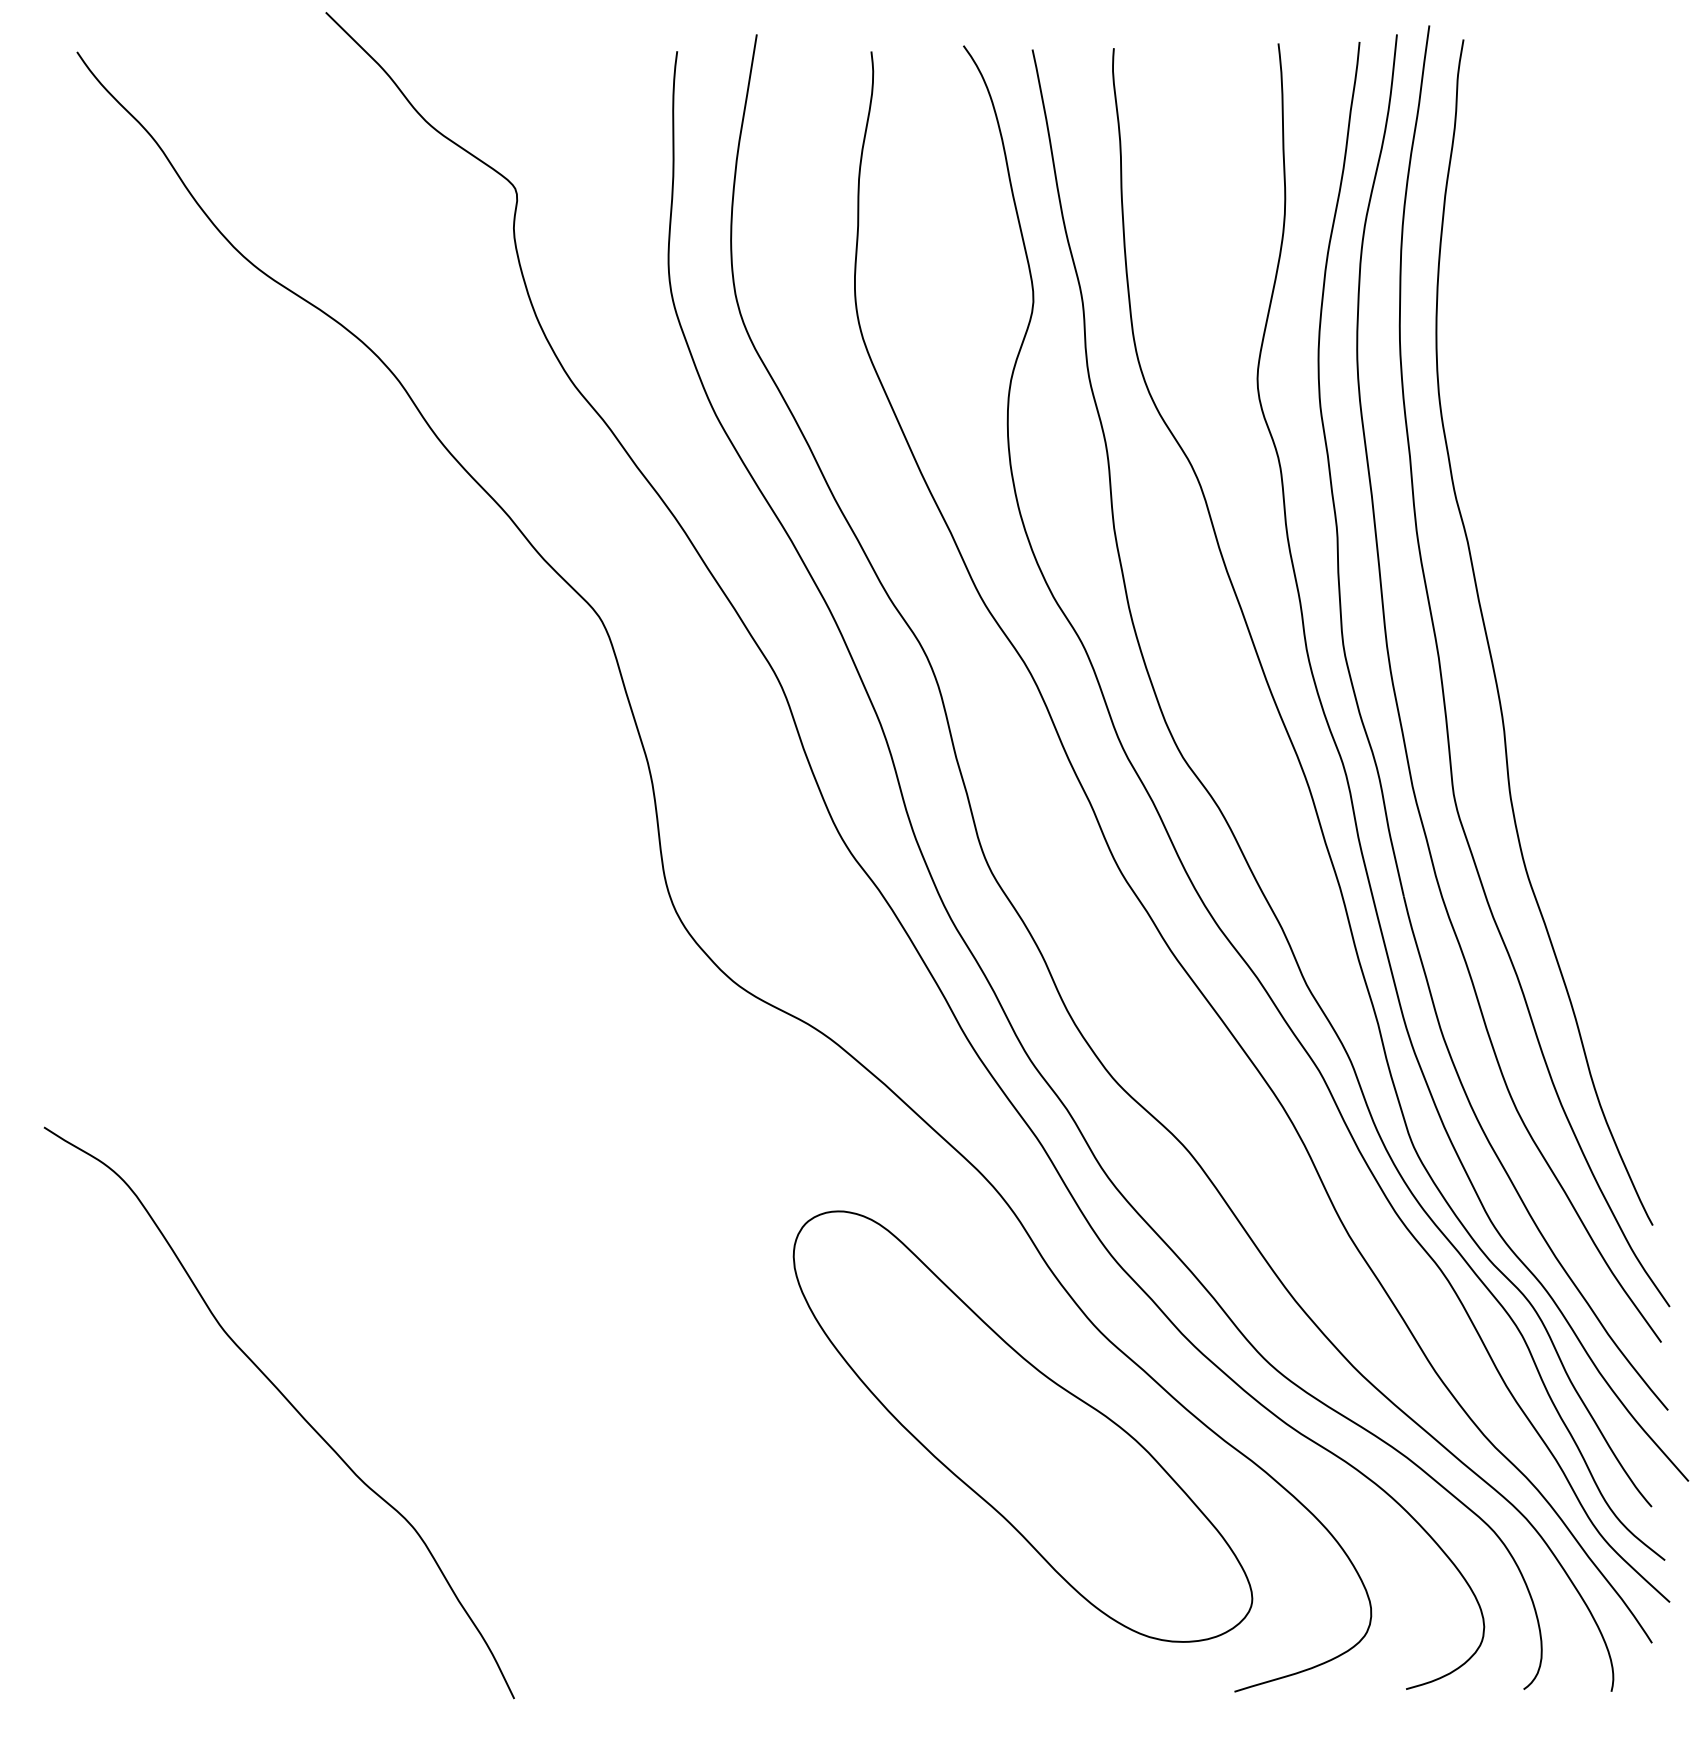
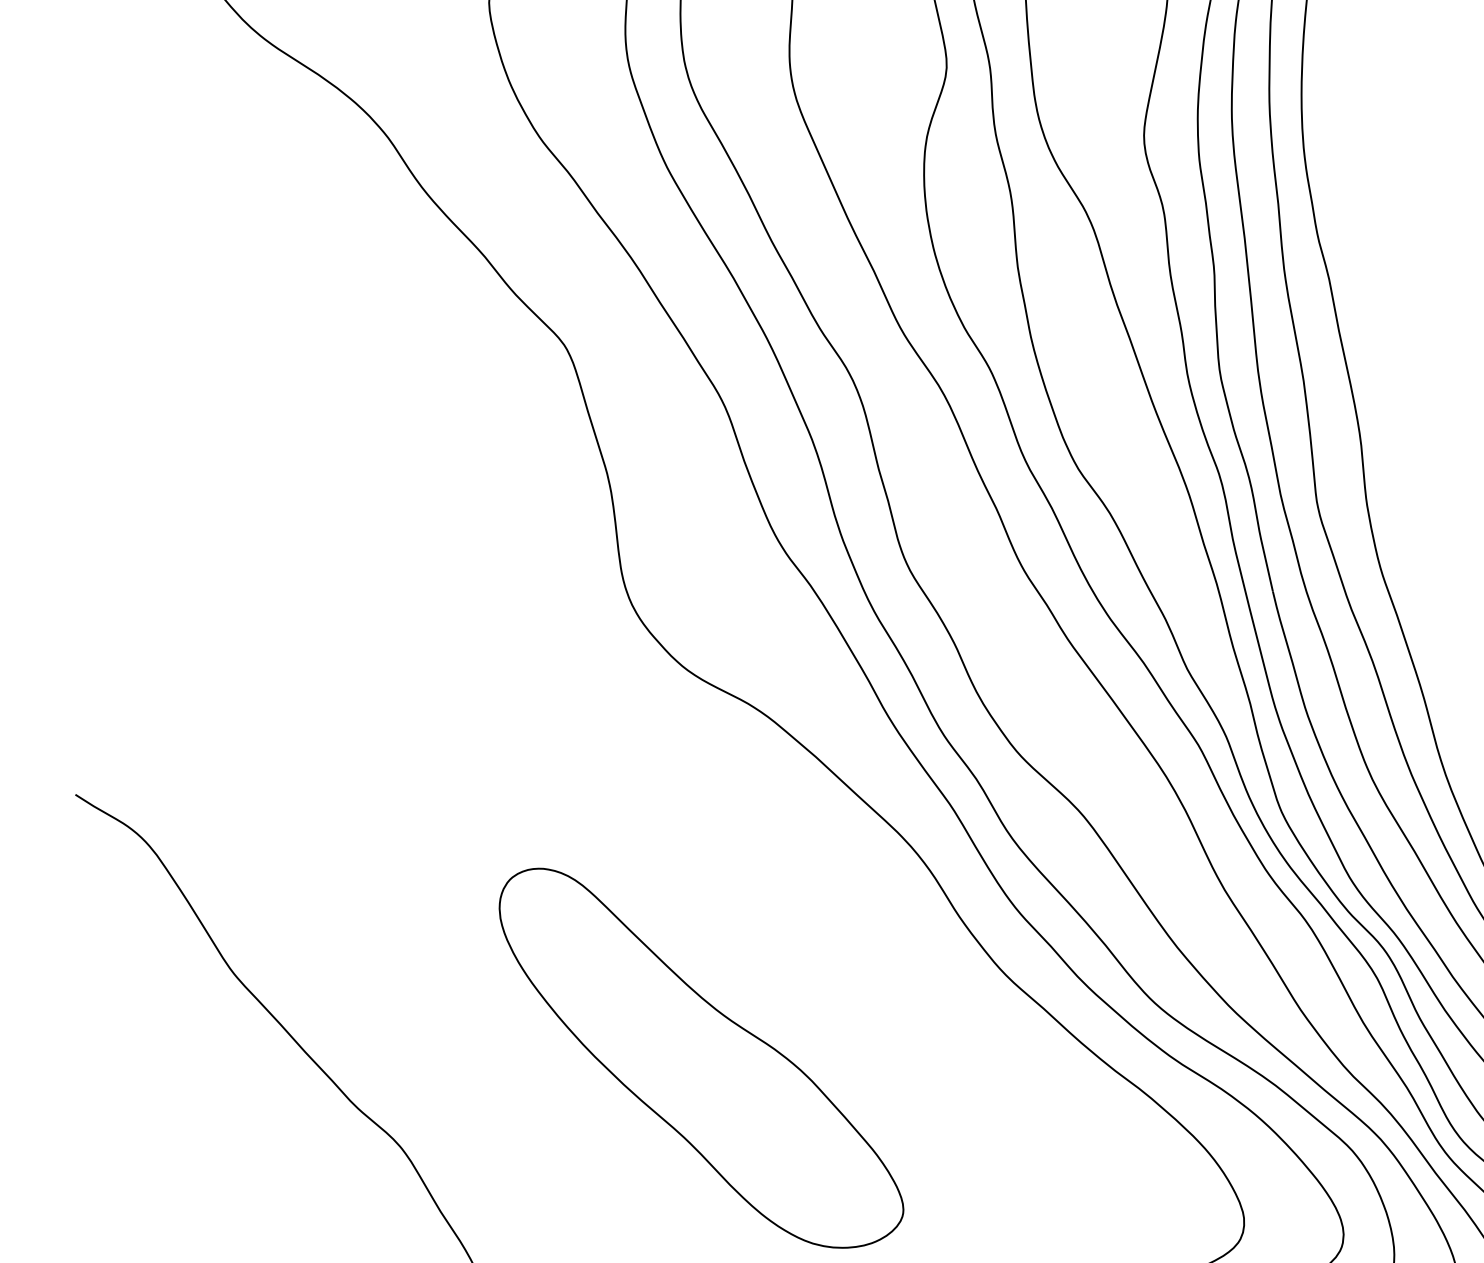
part: (1022, 1426) -> (701, 1058), moved

